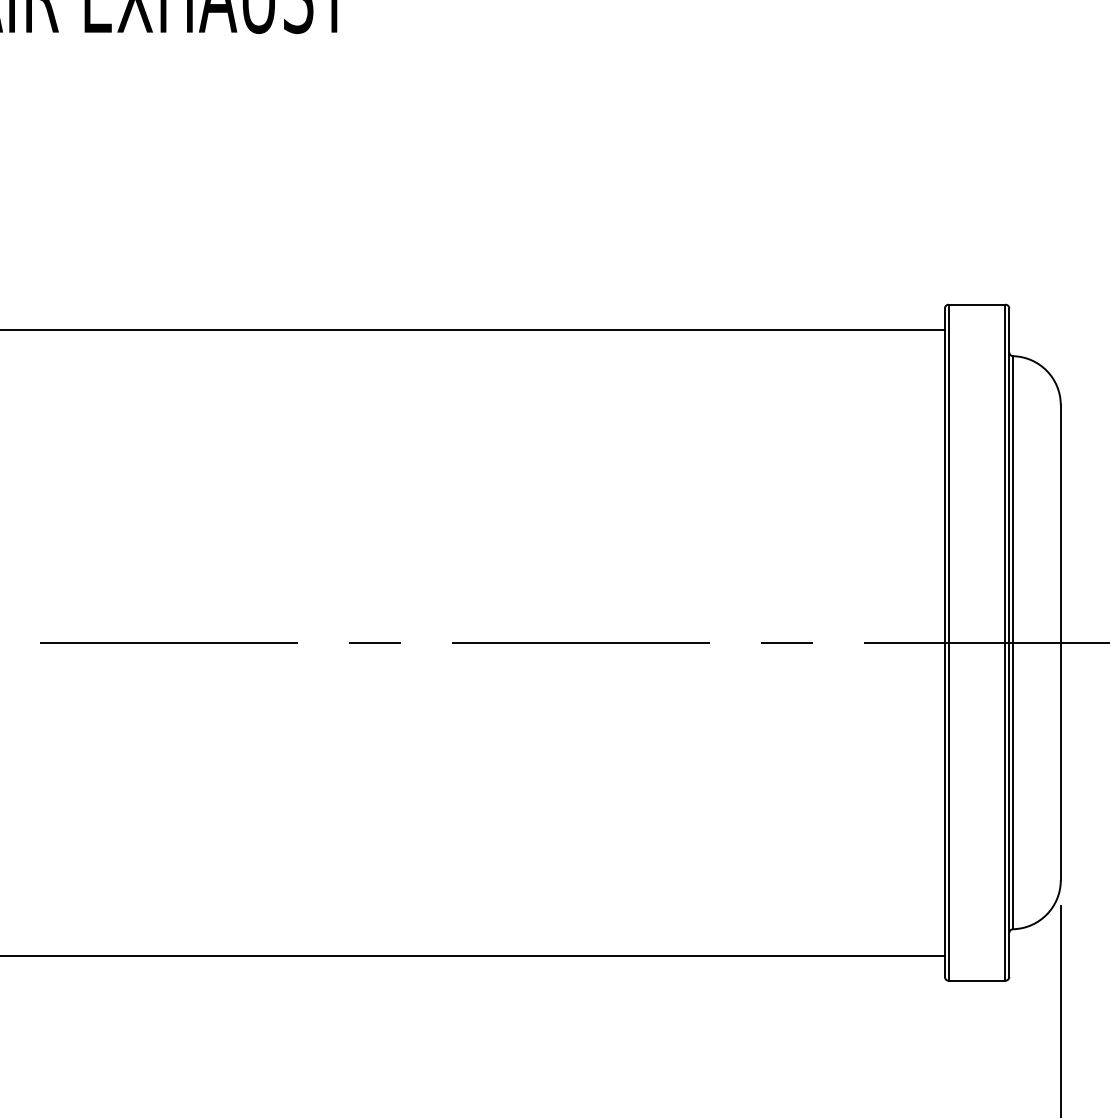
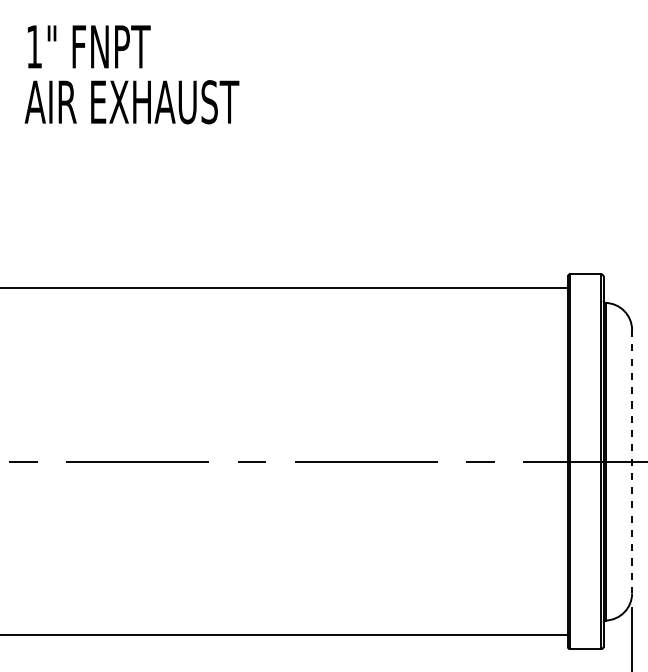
line: (1061, 642) -> (632, 461), solid -> dashed

